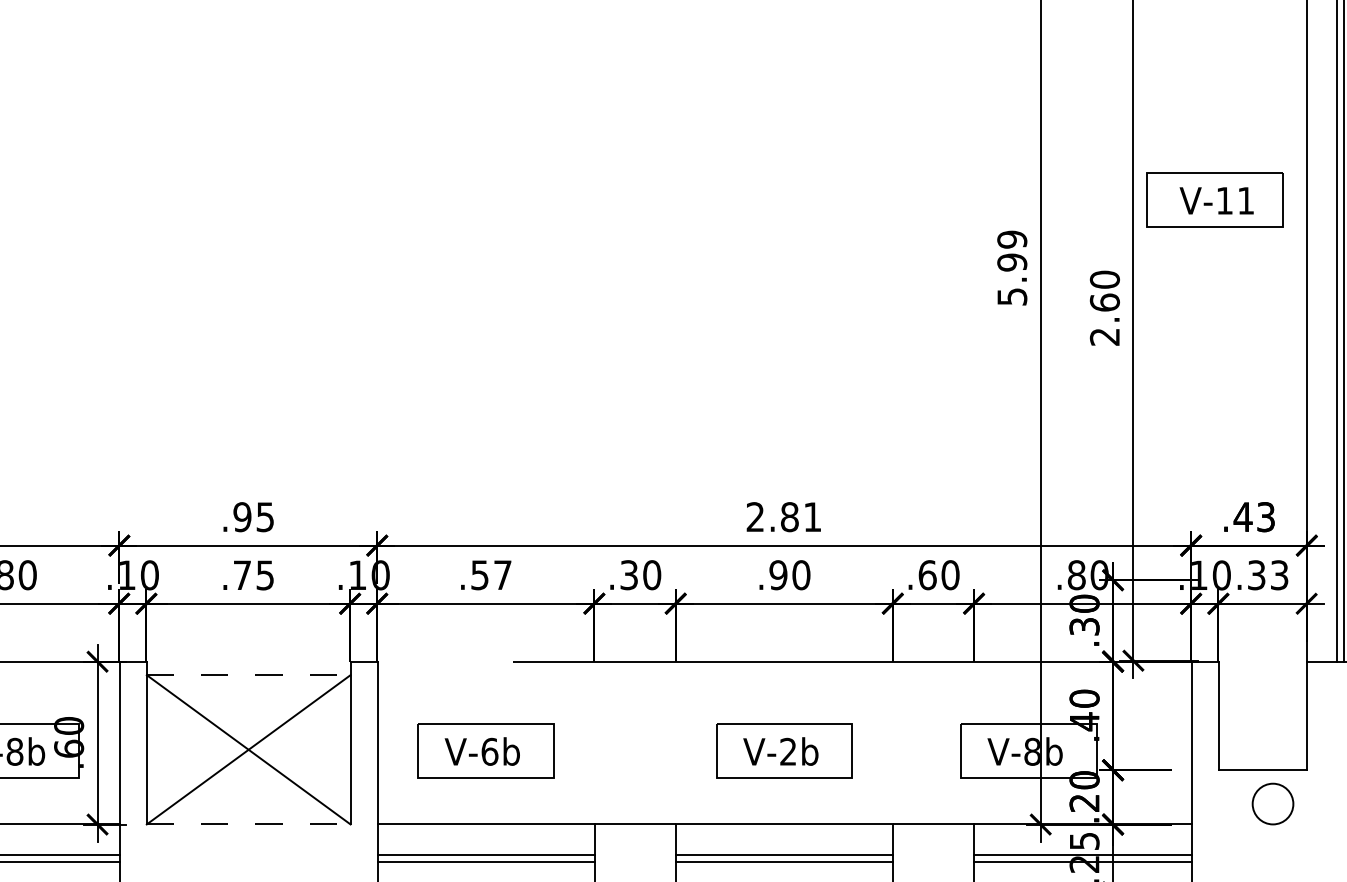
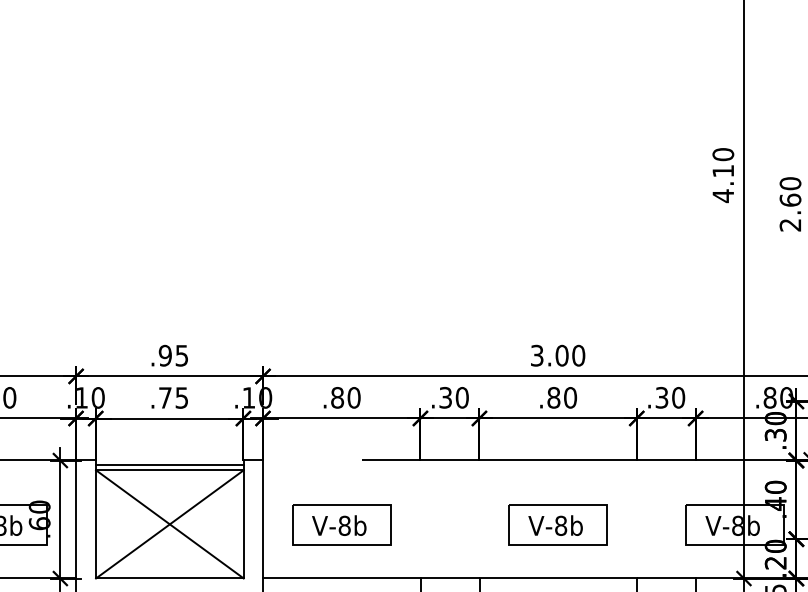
text: (1012, 268) -> (723, 175), 5.99 -> 4.10
text: (783, 517) -> (557, 356), 2.81 -> 3.00
text: (491, 575) -> (345, 398), .57 -> .80
text: (778, 575) -> (553, 398), .90 -> .80
text: (927, 575) -> (661, 398), .60 -> .30
line: (248, 668) -> (169, 465), added
line: (248, 675) -> (169, 470), dashed -> solid
text: (489, 751) -> (344, 525), V-6b -> V-8b
text: (788, 751) -> (561, 525), V-2b -> V-8b
line: (248, 824) -> (169, 578), dashed -> solid

